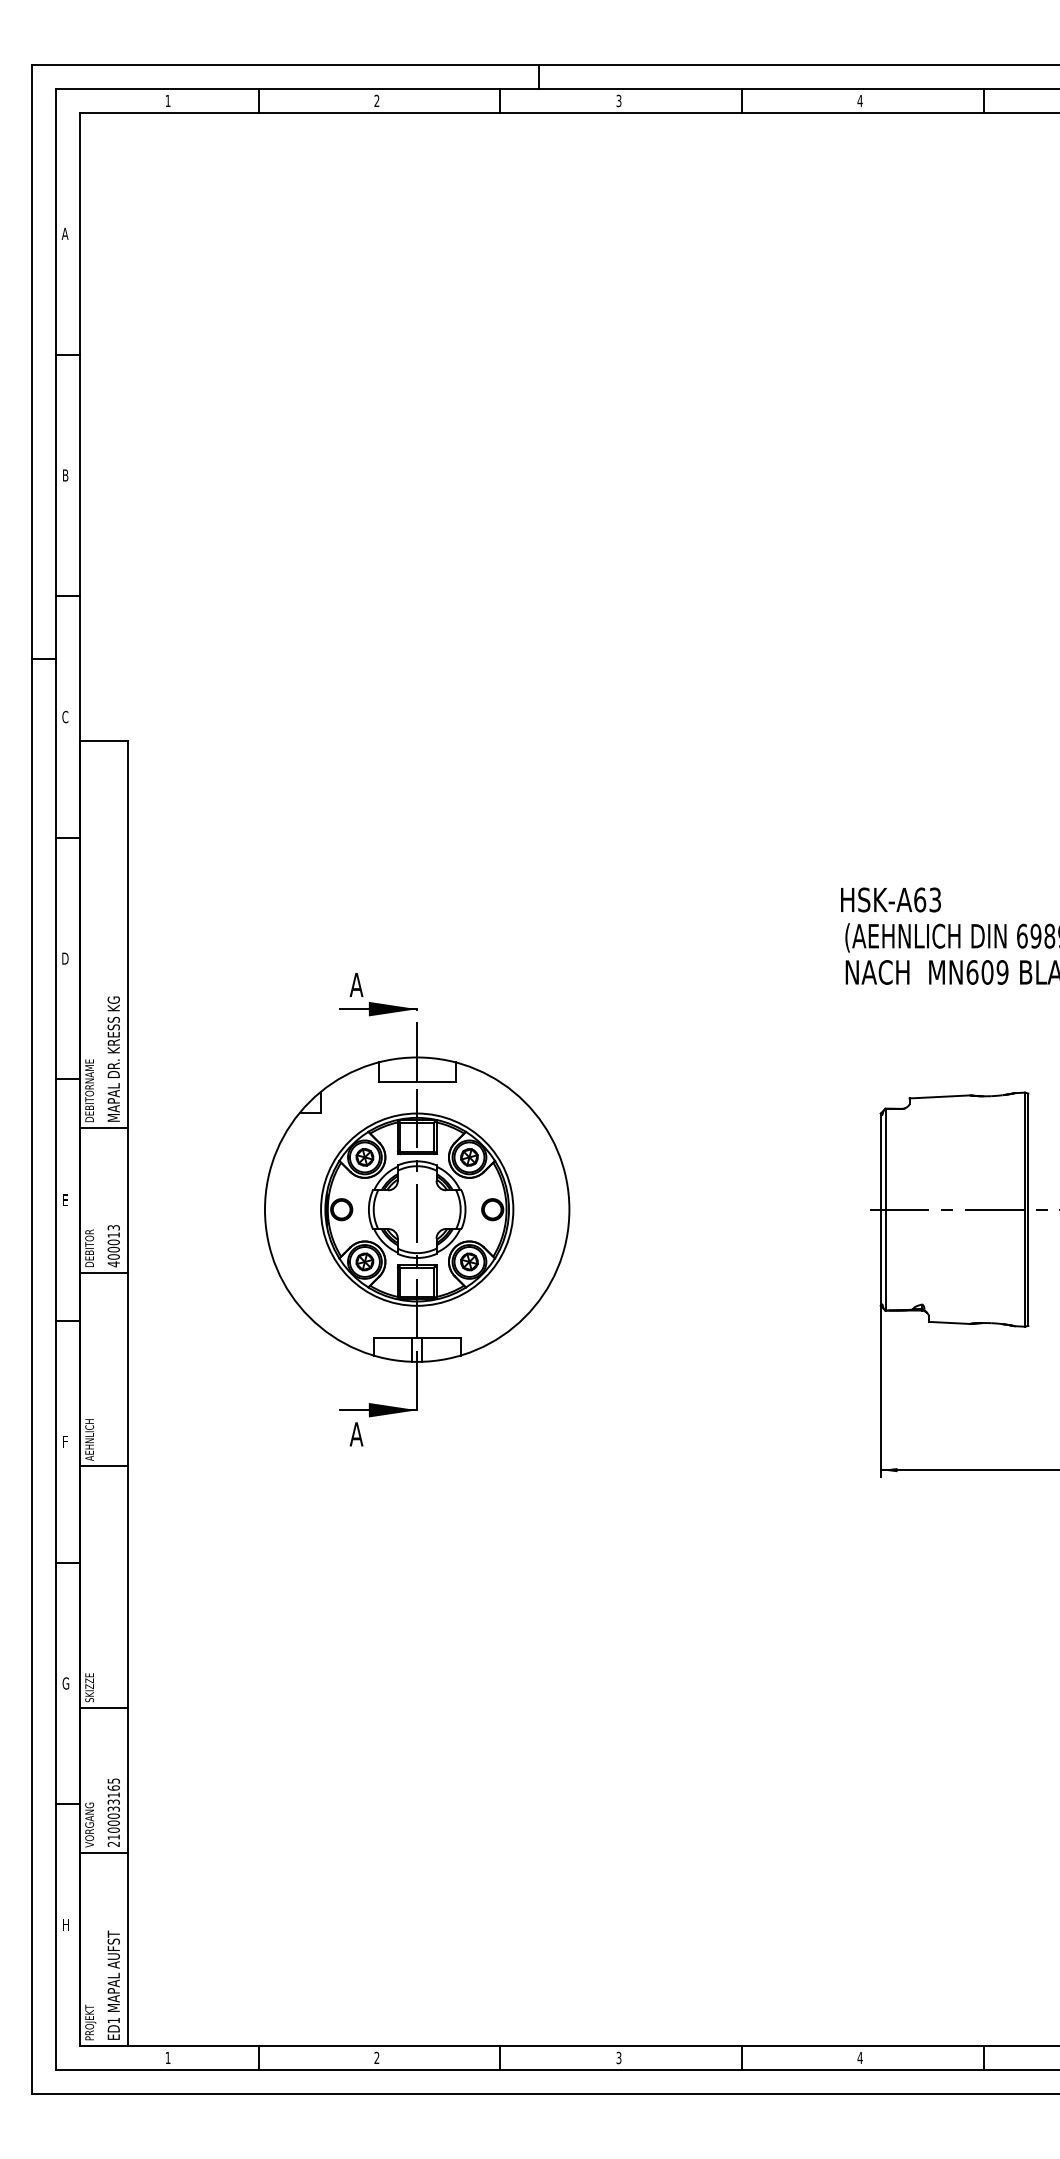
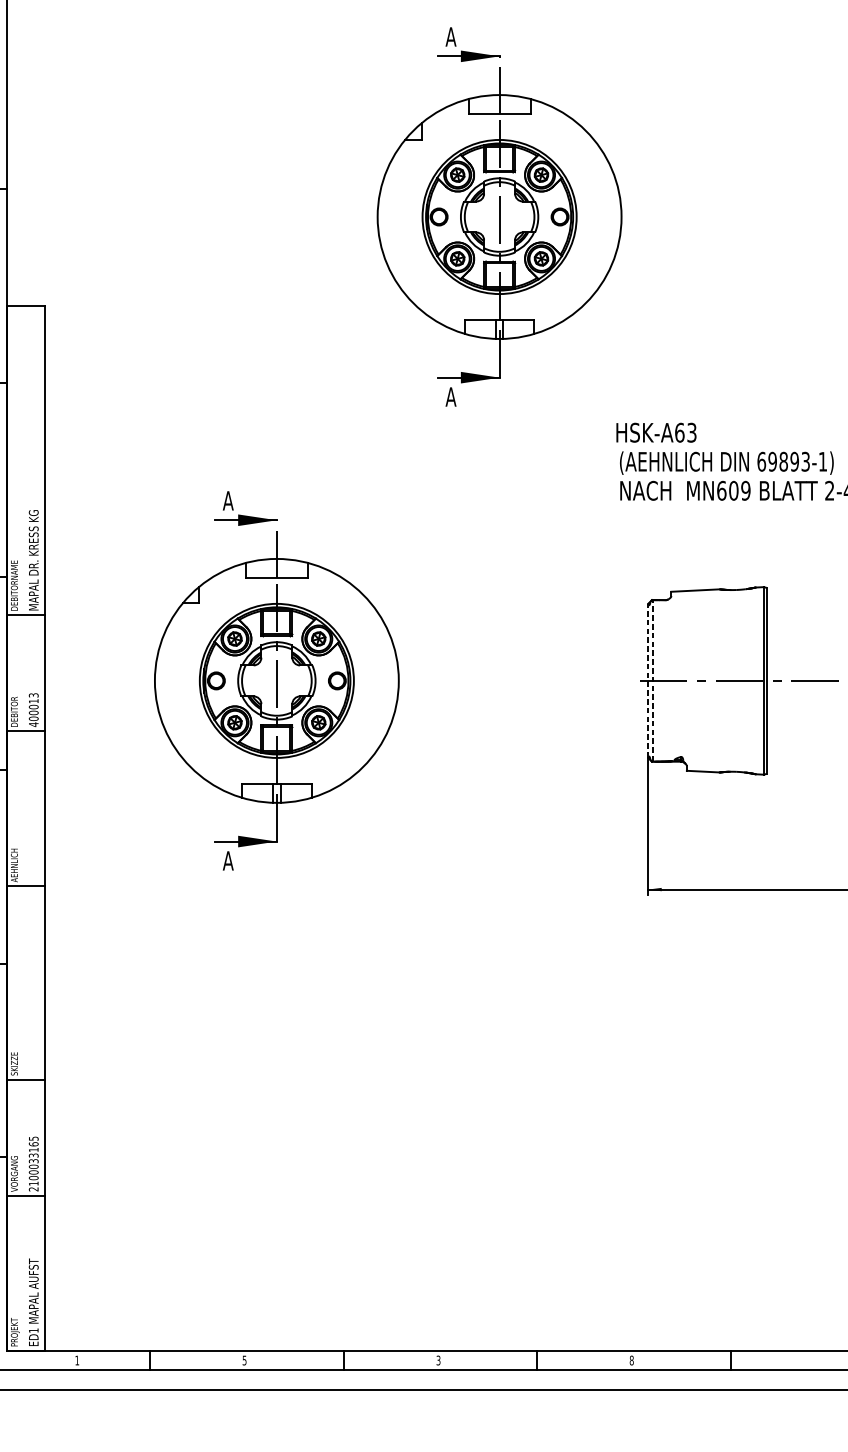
part: (695, 630) -> (499, 216), added
line: (880, 1209) -> (648, 680), solid -> dashed
line: (886, 1209) -> (652, 680), solid -> dashed
text: (376, 2057) -> (244, 1360), 2 -> 5
text: (859, 2057) -> (631, 1360), 4 -> 8

